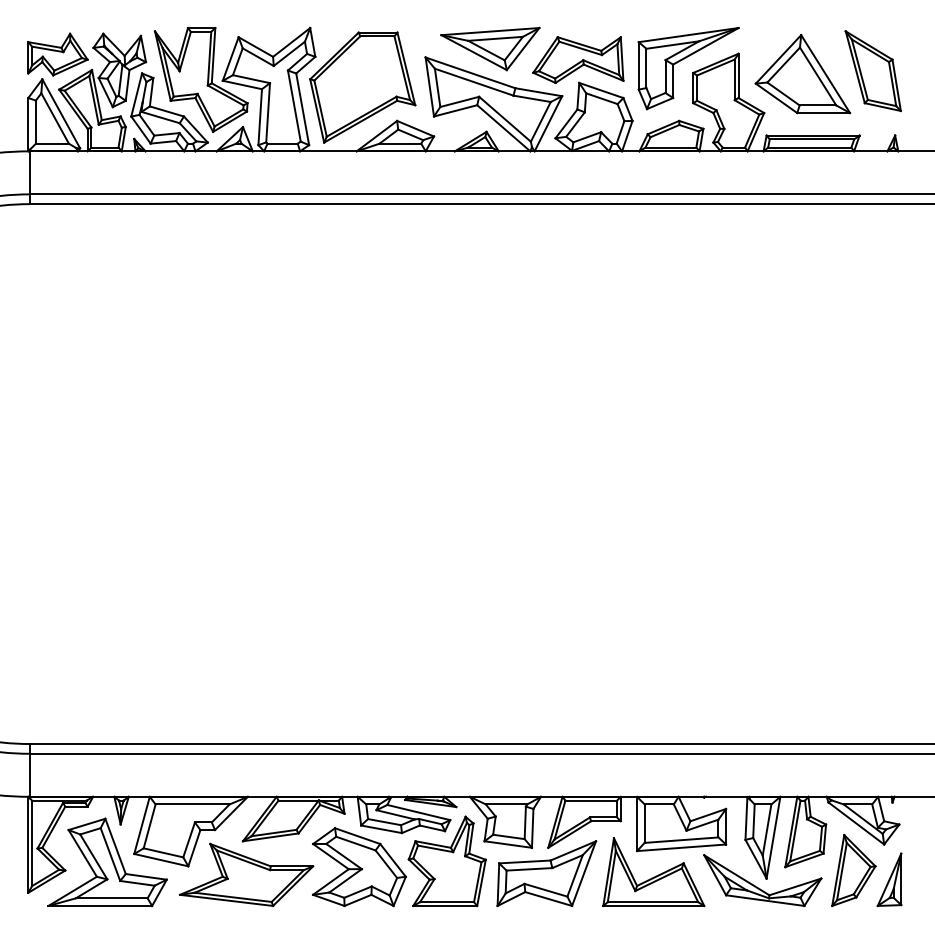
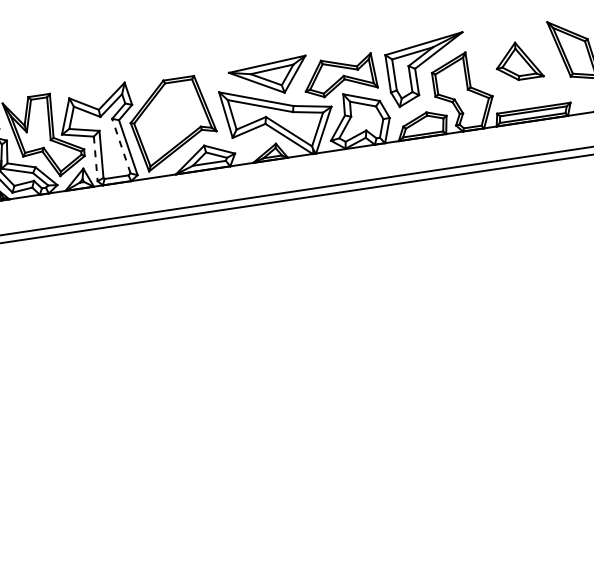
part: (802, 74) -> (518, 61), size x0.6
line: (294, 105) -> (121, 145), solid -> dashed
line: (260, 117) -> (96, 159), solid -> dashed

